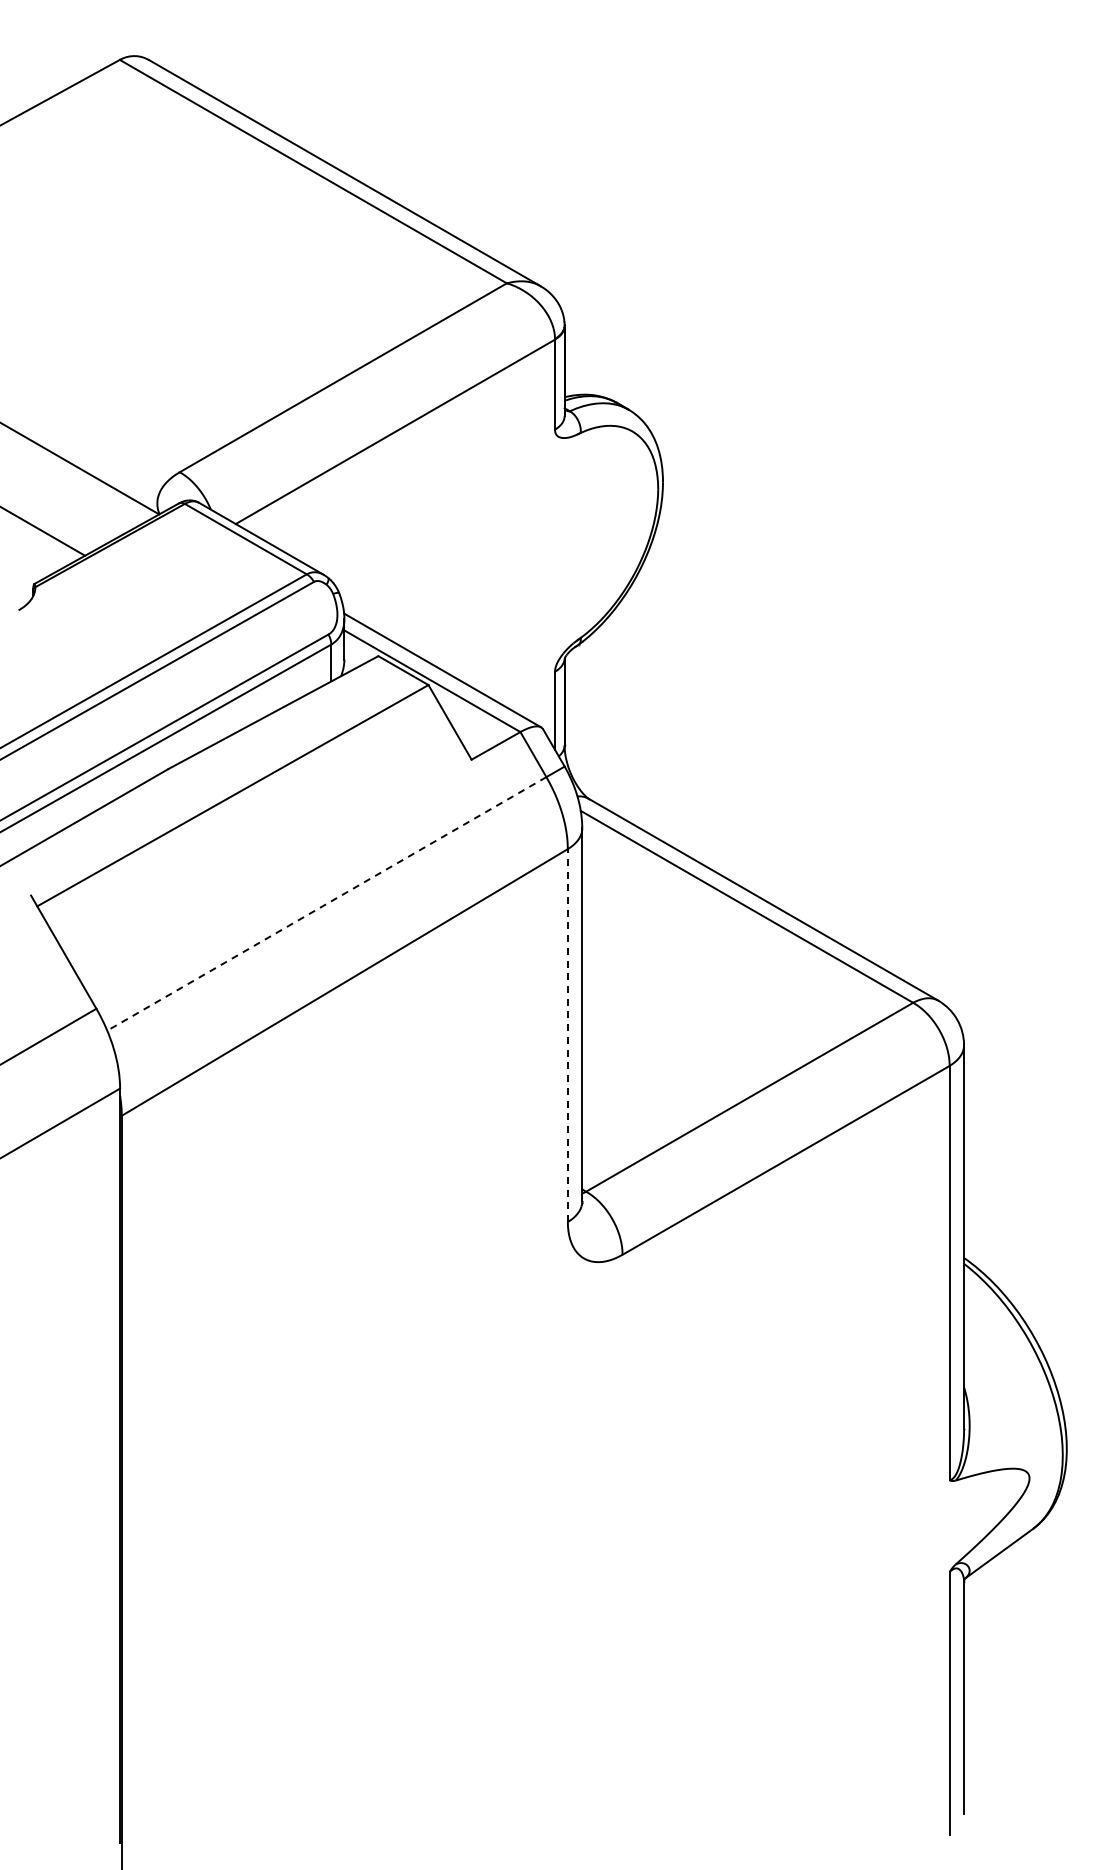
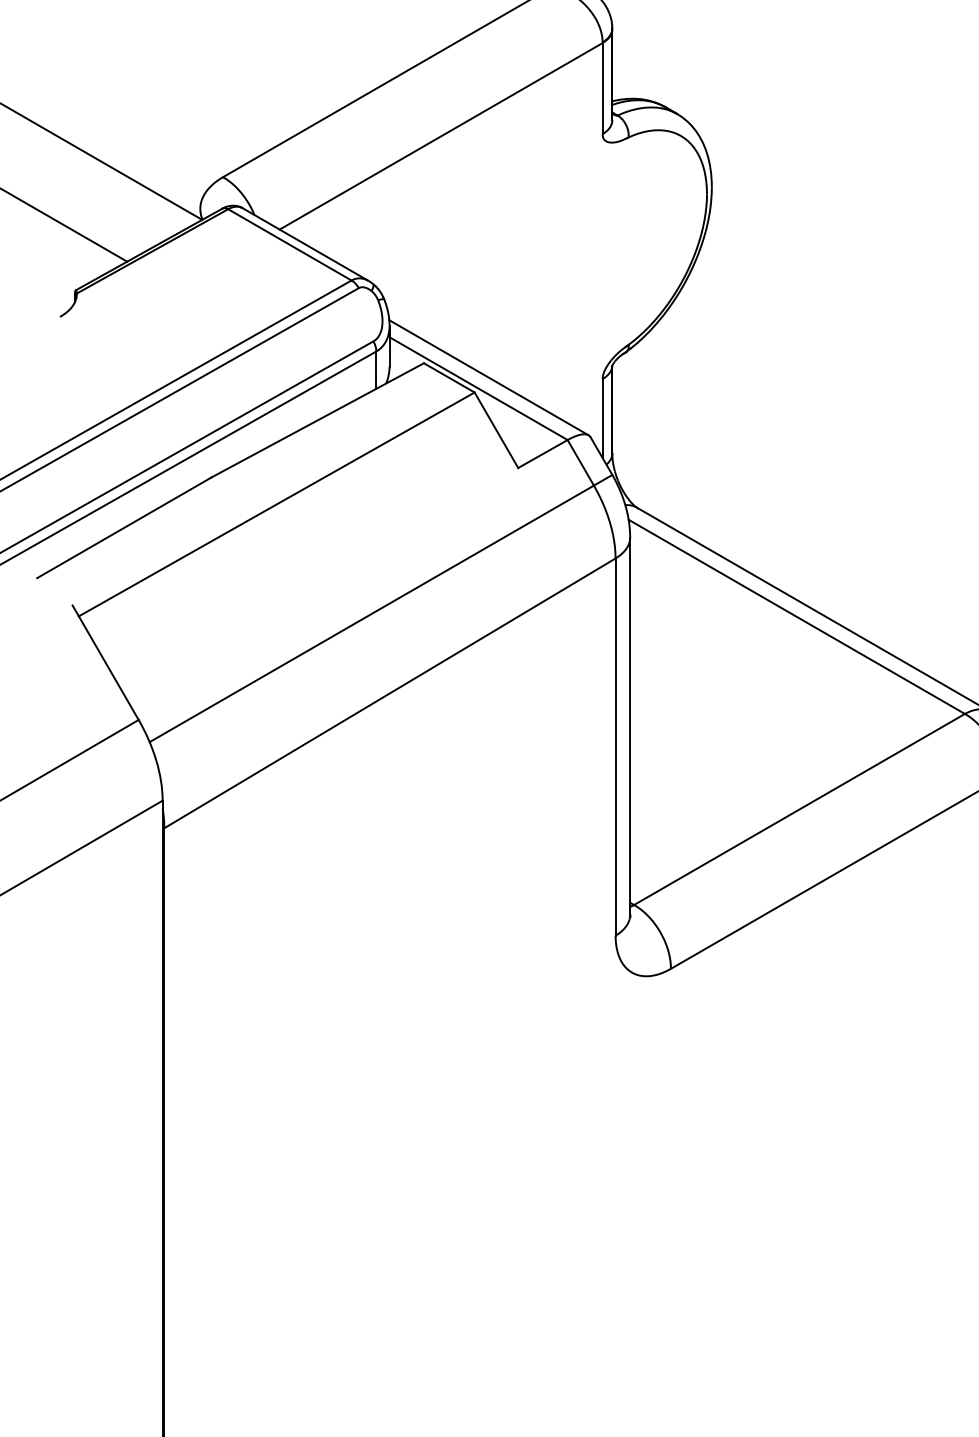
line: (326, 903) -> (371, 613), dashed -> solid
line: (567, 1035) -> (615, 746), dashed -> solid

